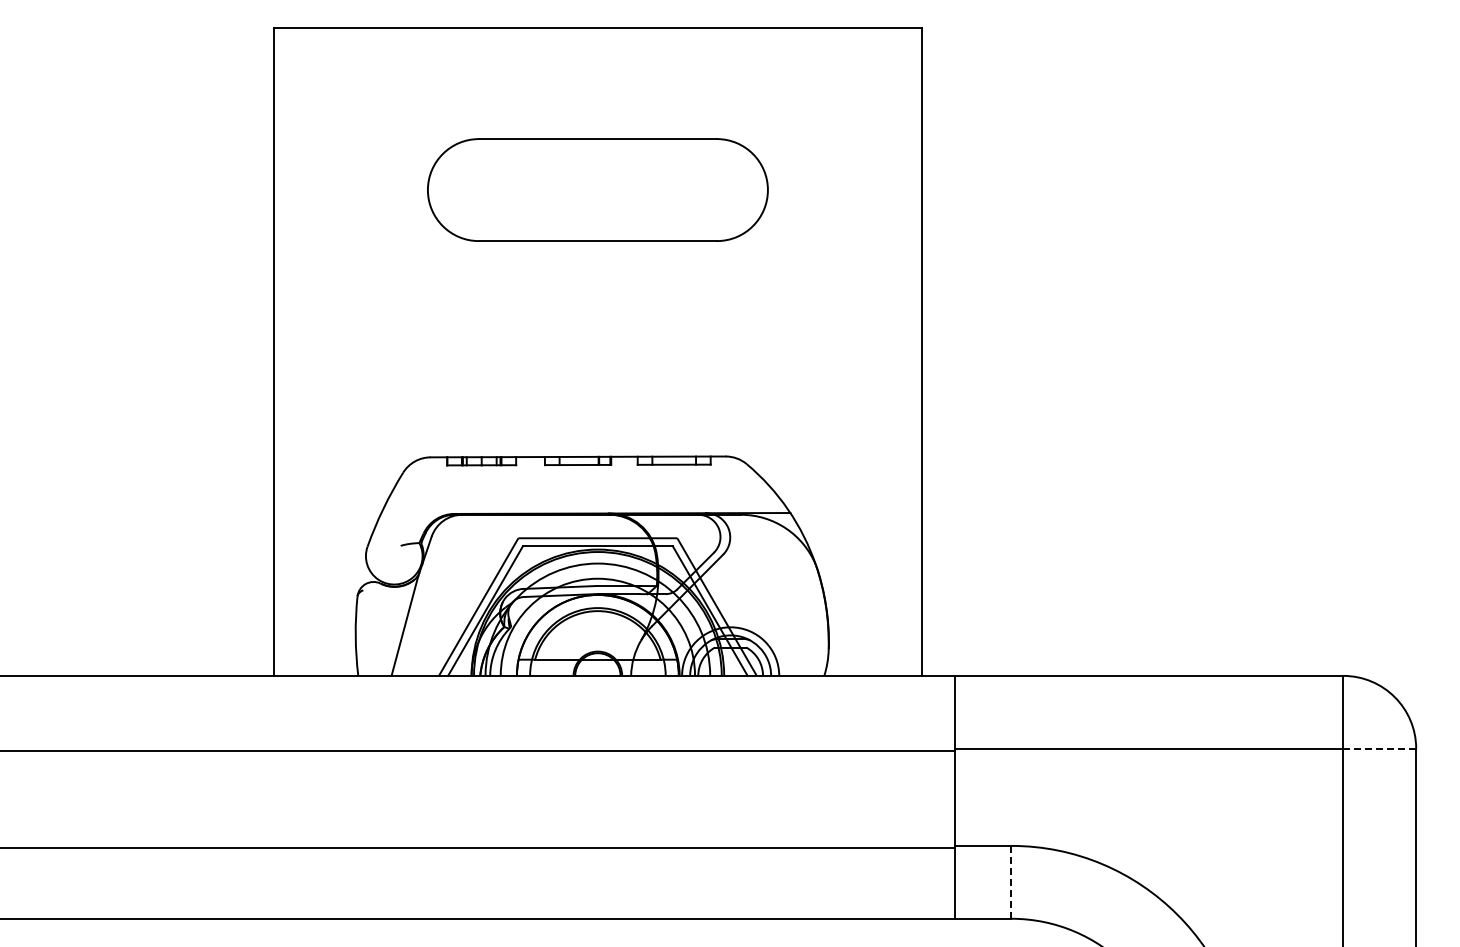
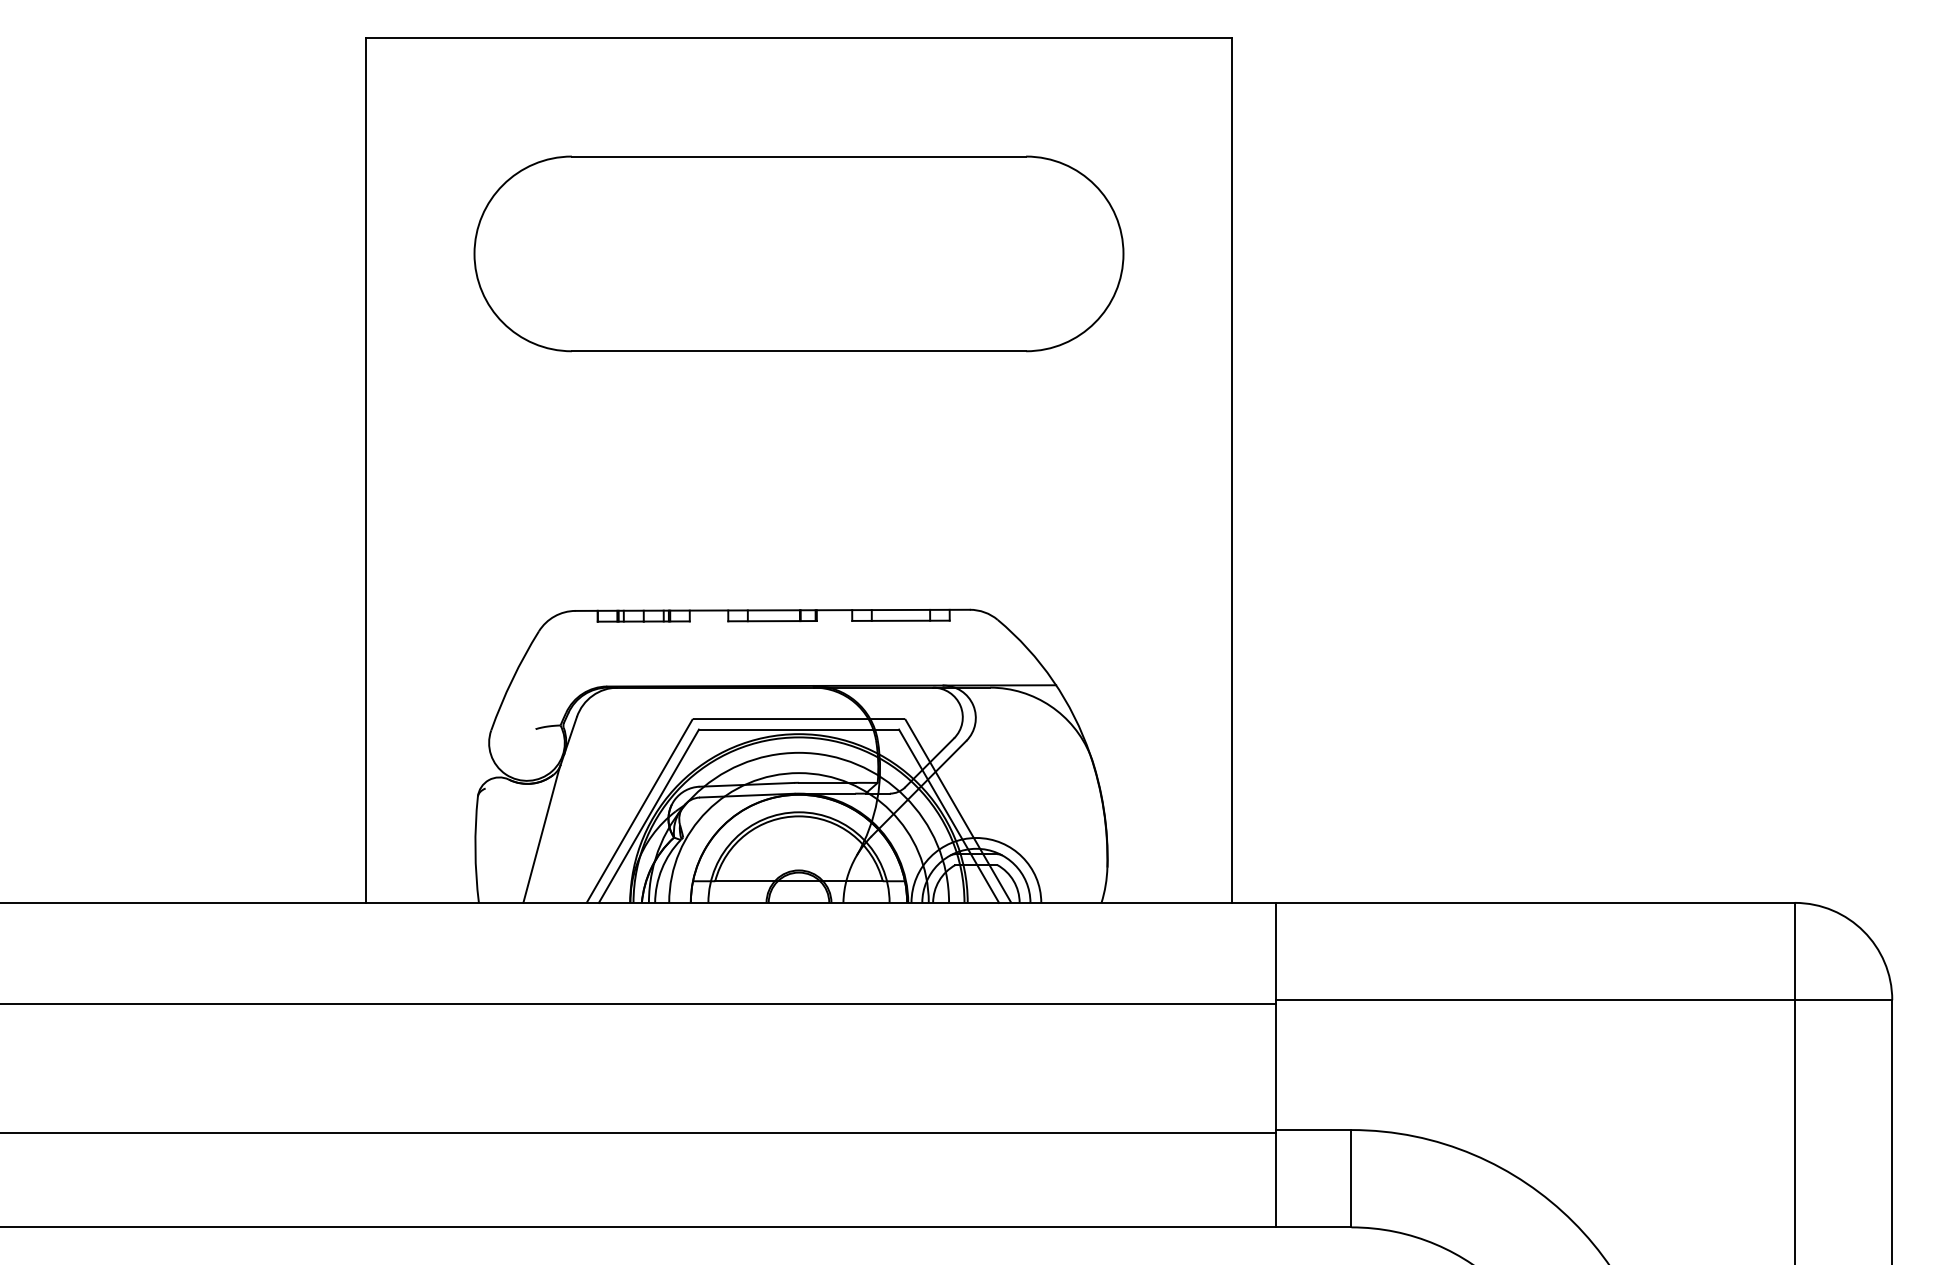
part: (597, 189) -> (798, 253), size x1.43
line: (1379, 748) -> (1843, 999), dashed -> solid
line: (1011, 882) -> (1351, 1178), dashed -> solid

